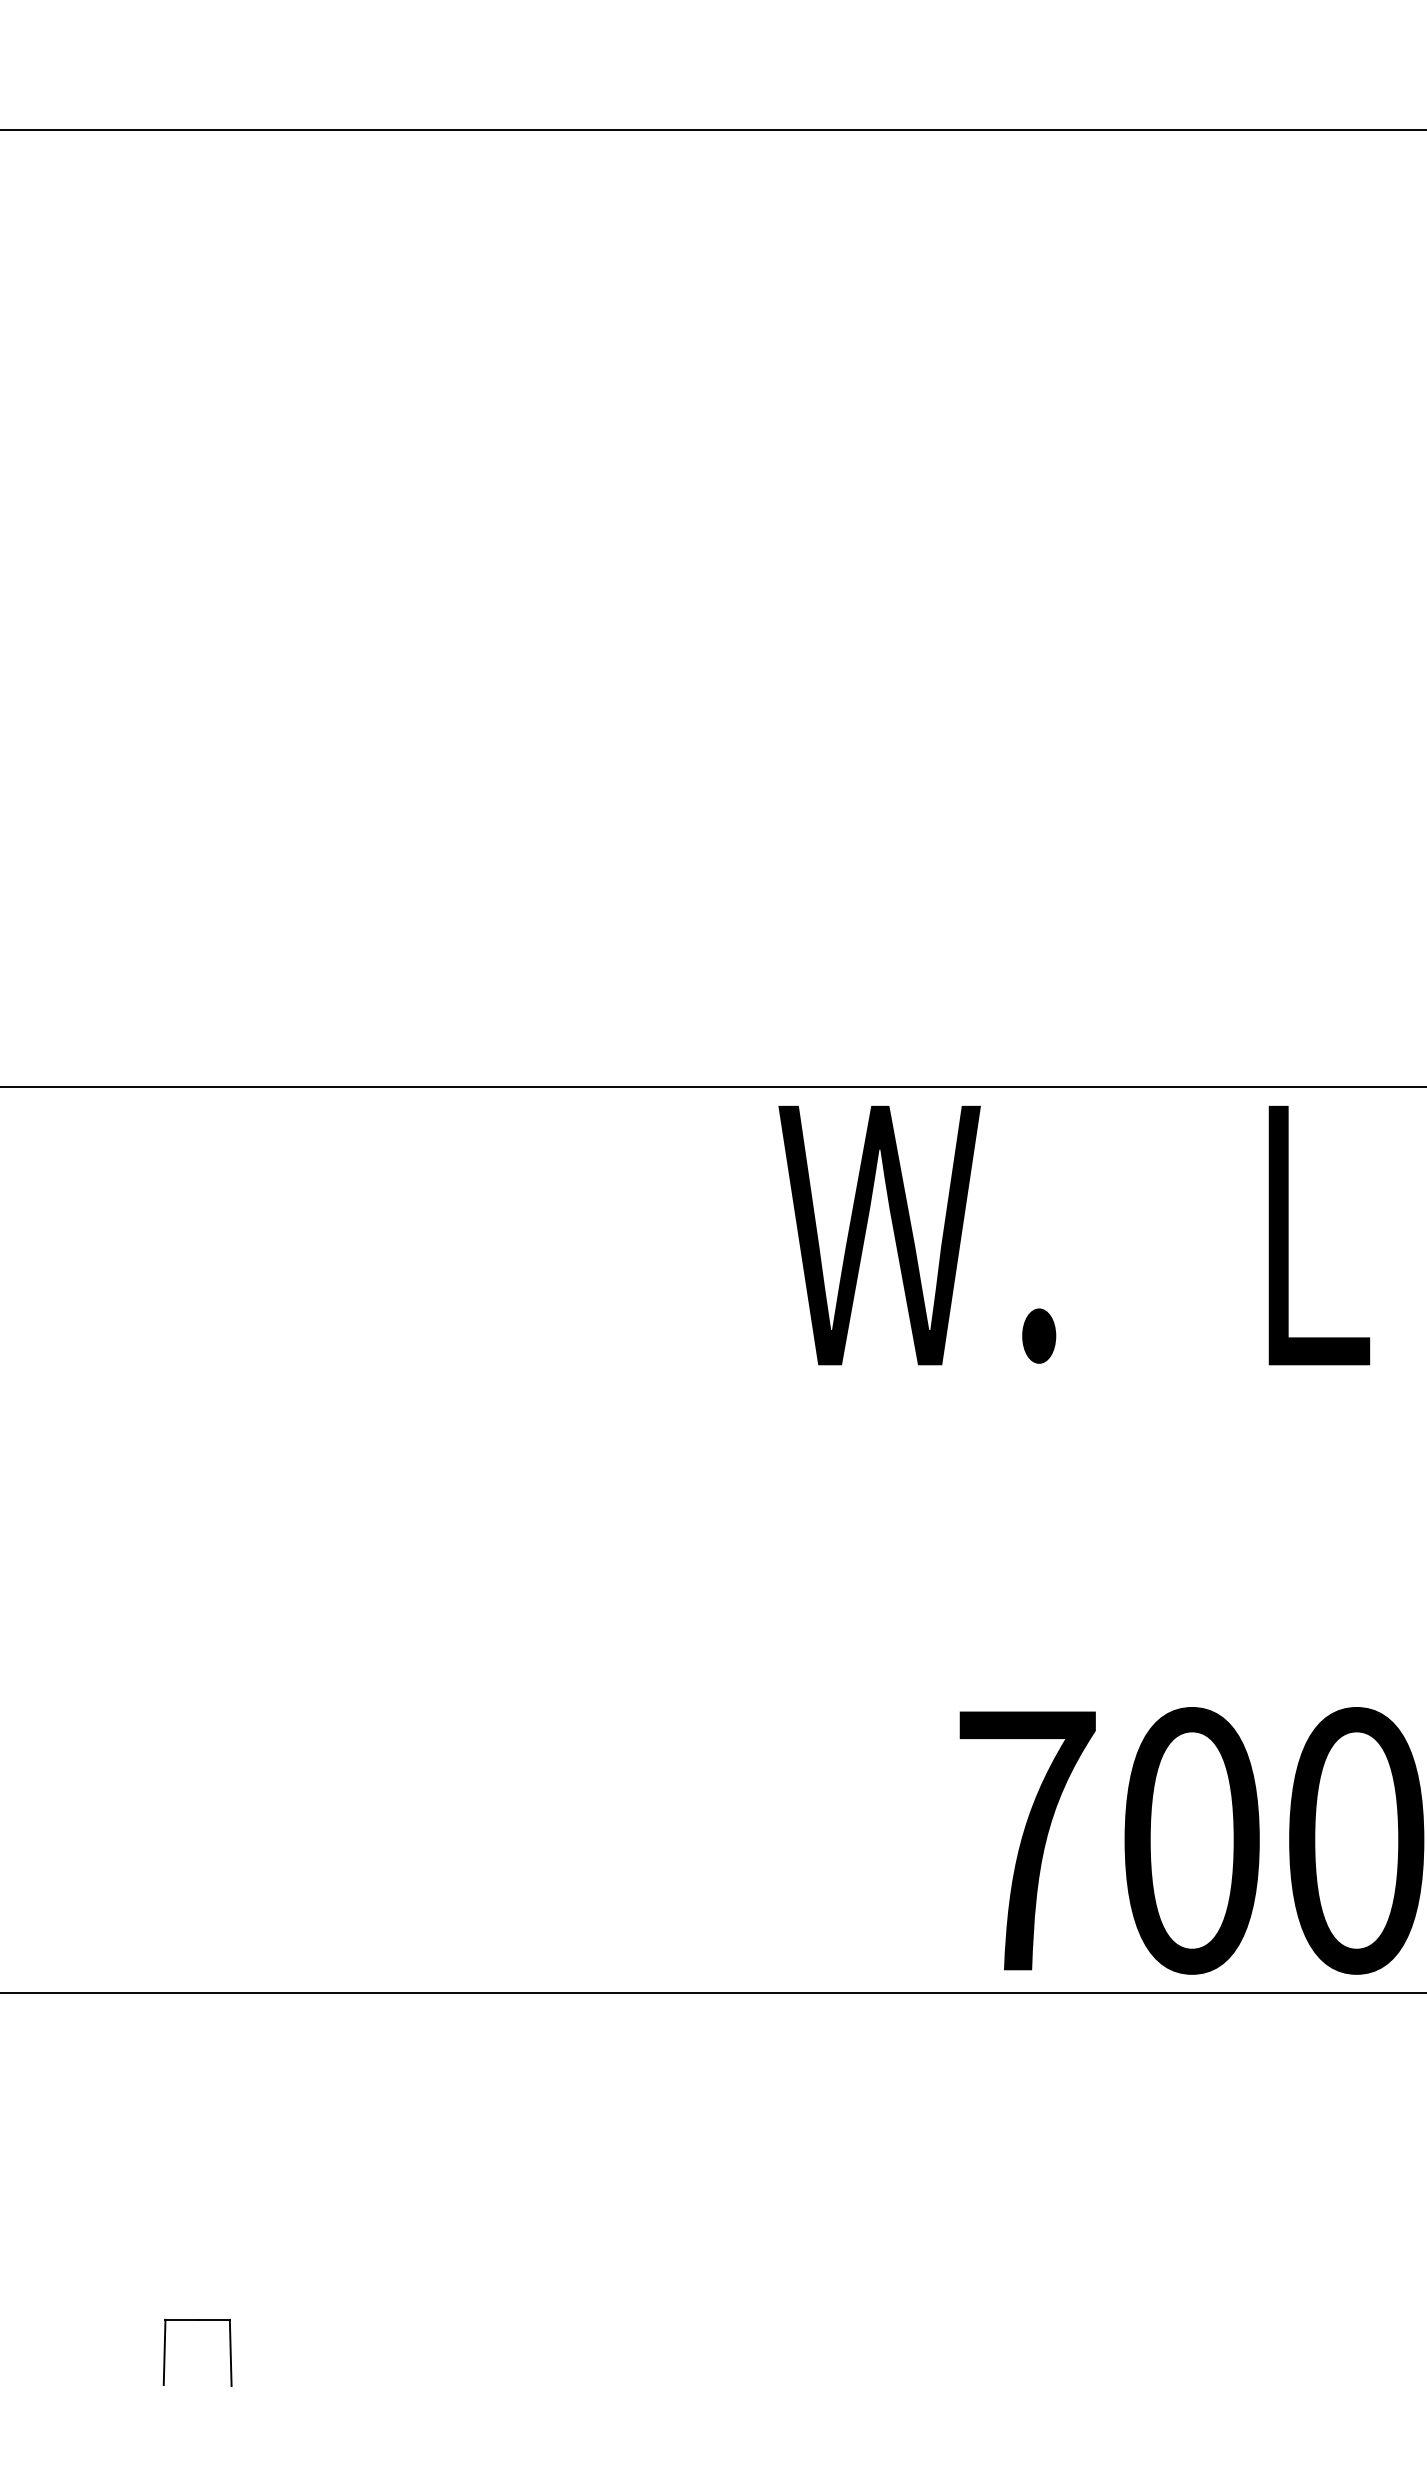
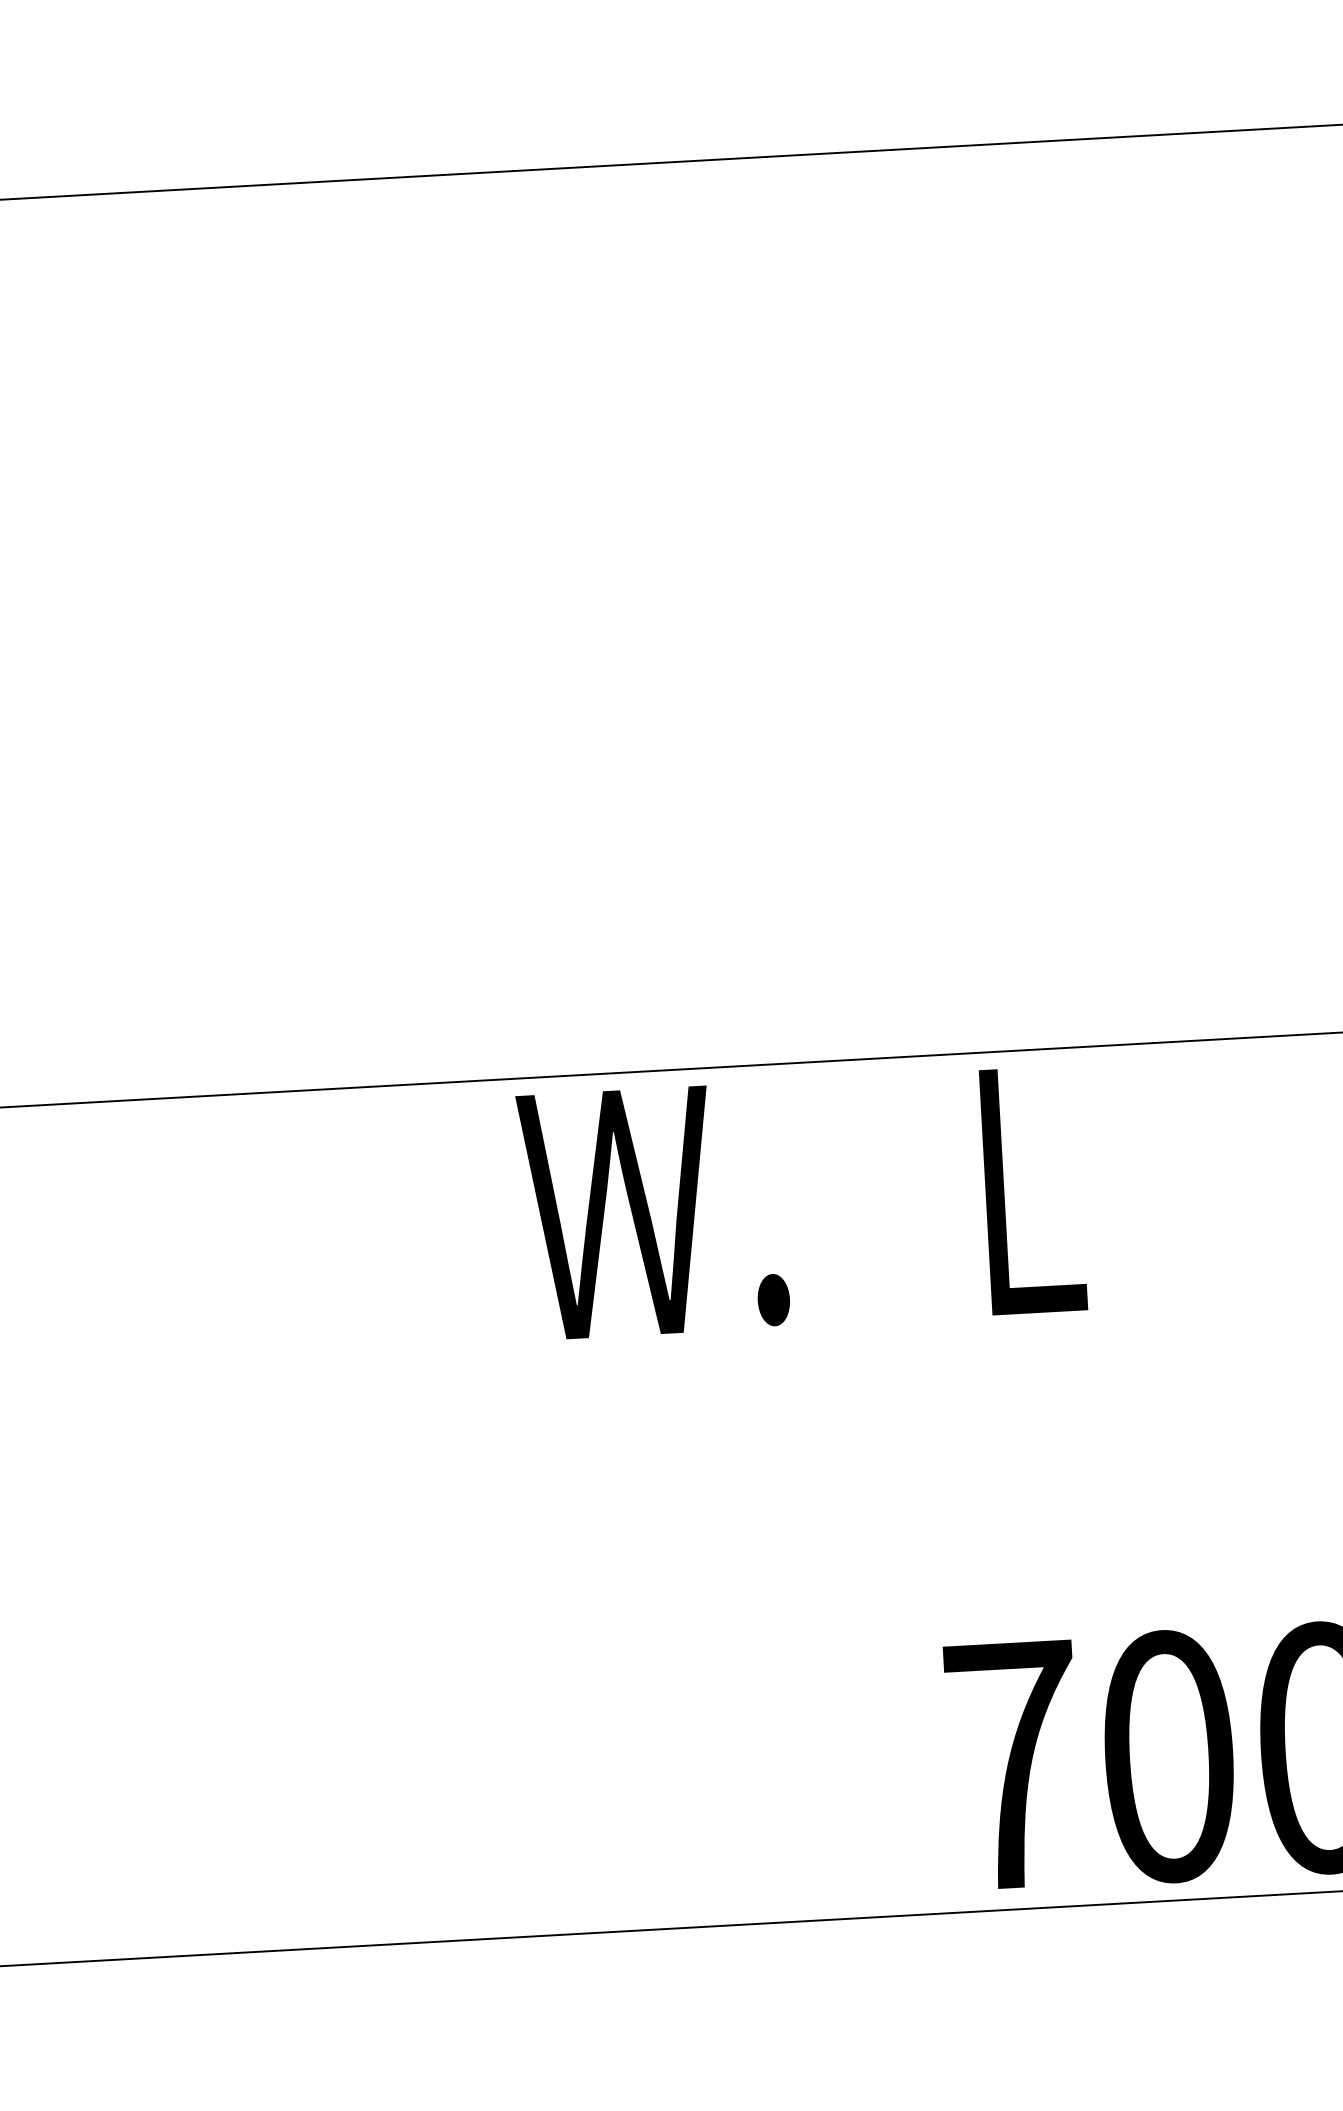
text: (1074, 1235) -> (801, 1203), moved

